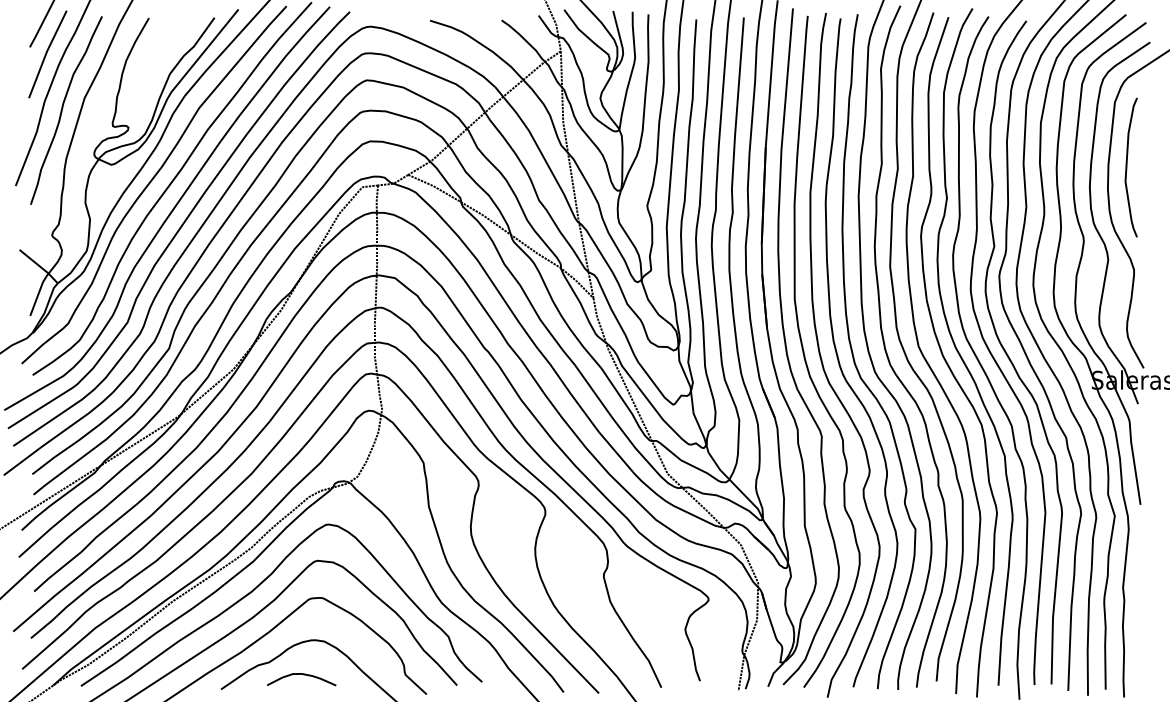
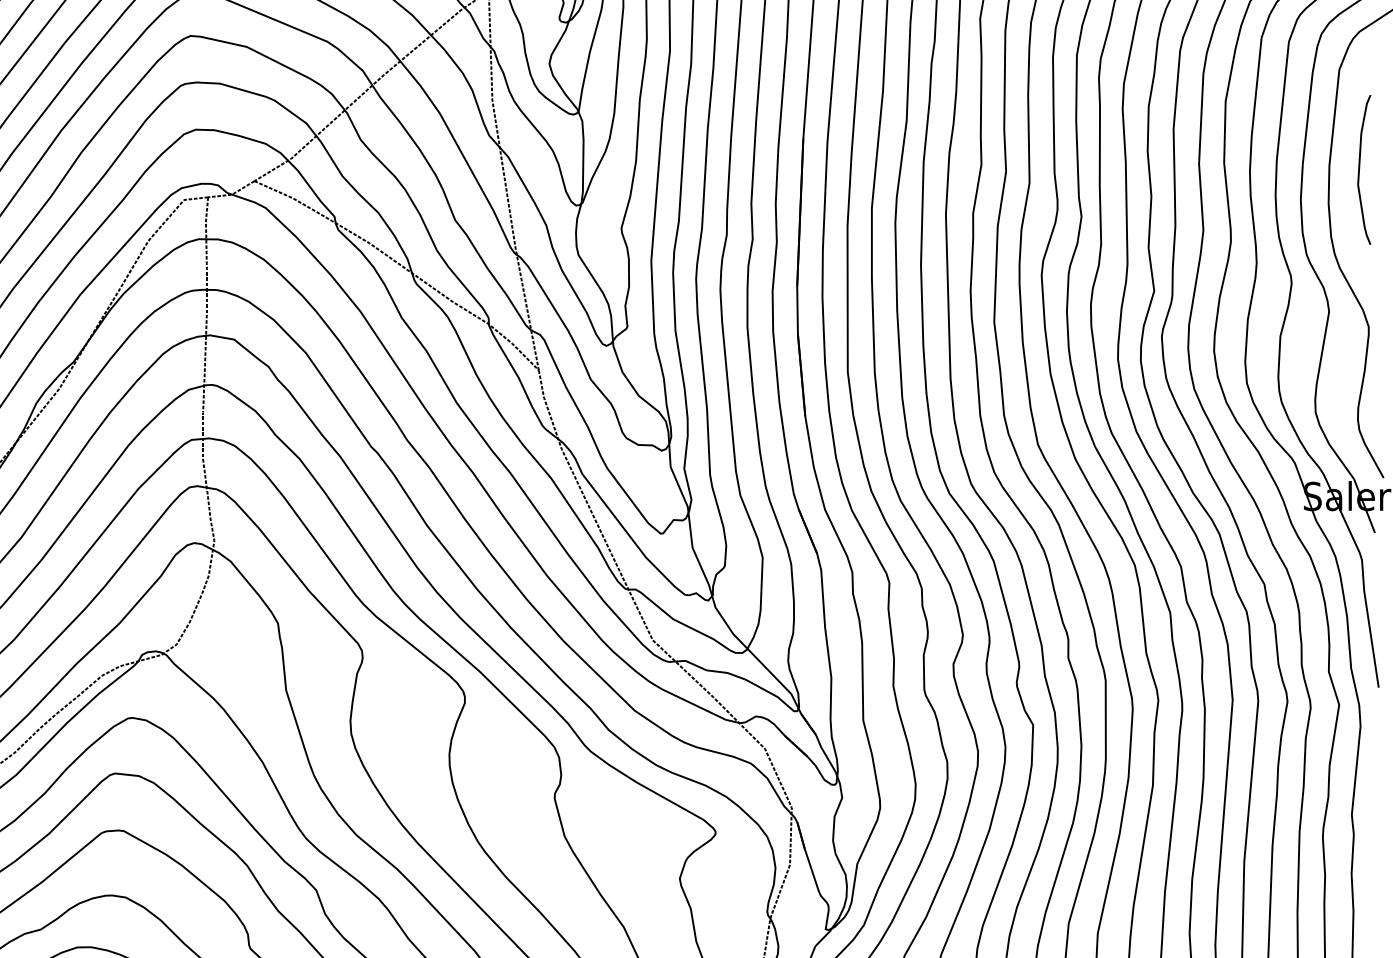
part: (1130, 167) -> (1363, 169), size x0.7

